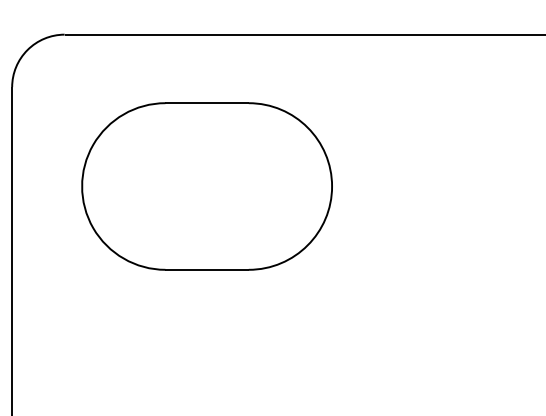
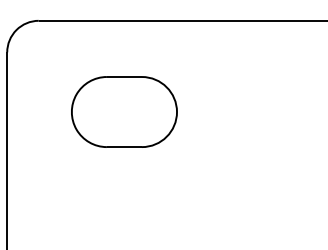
part: (207, 185) -> (124, 111), size x0.7

